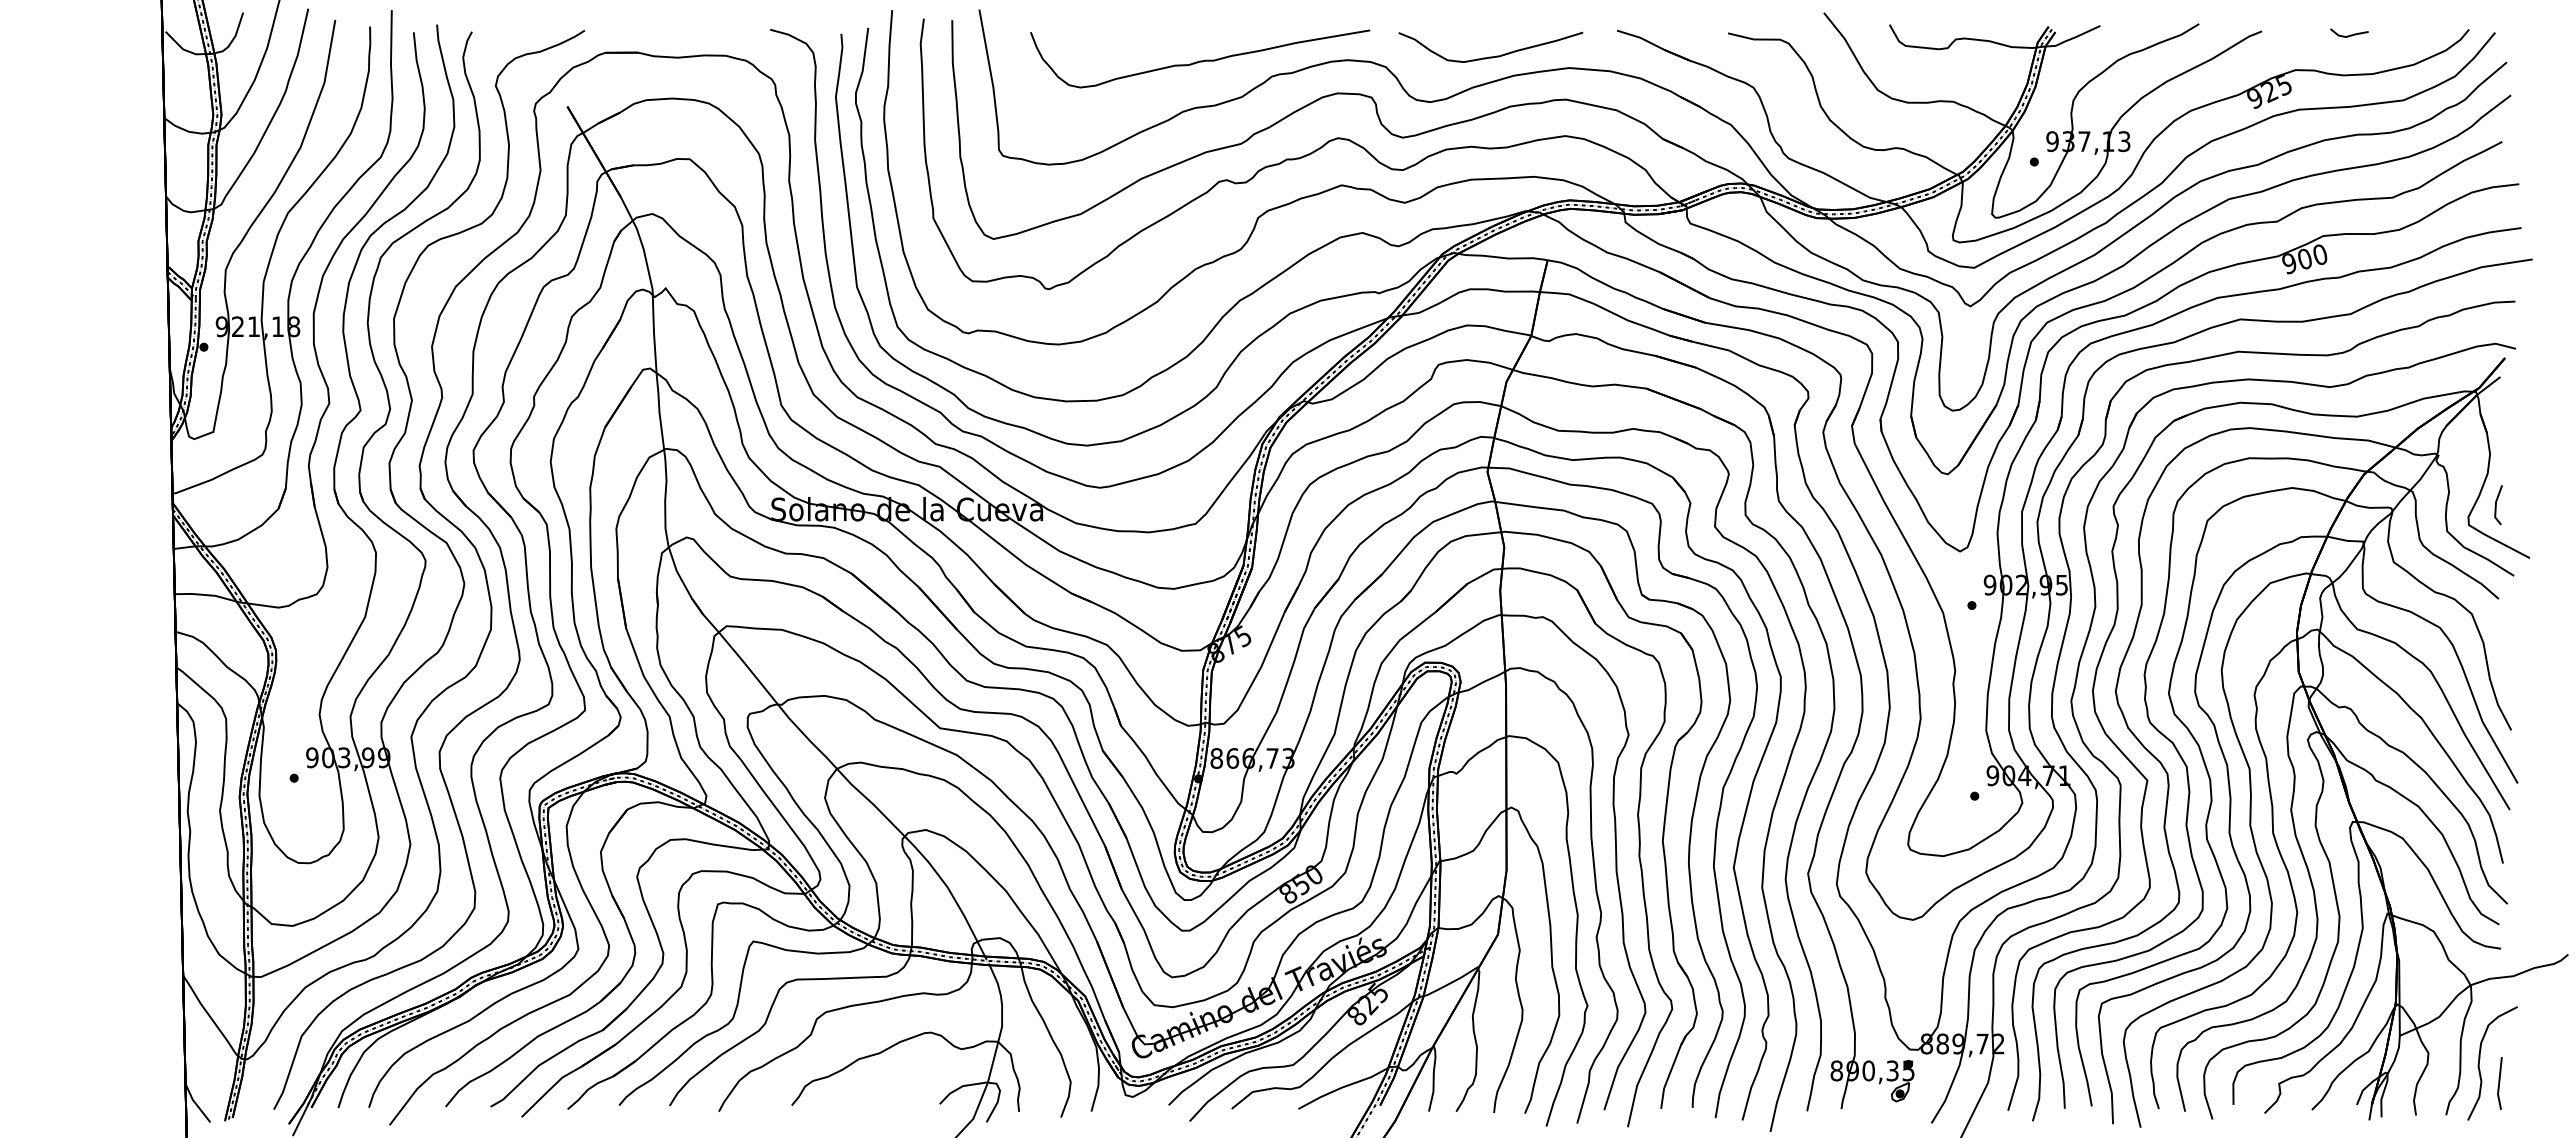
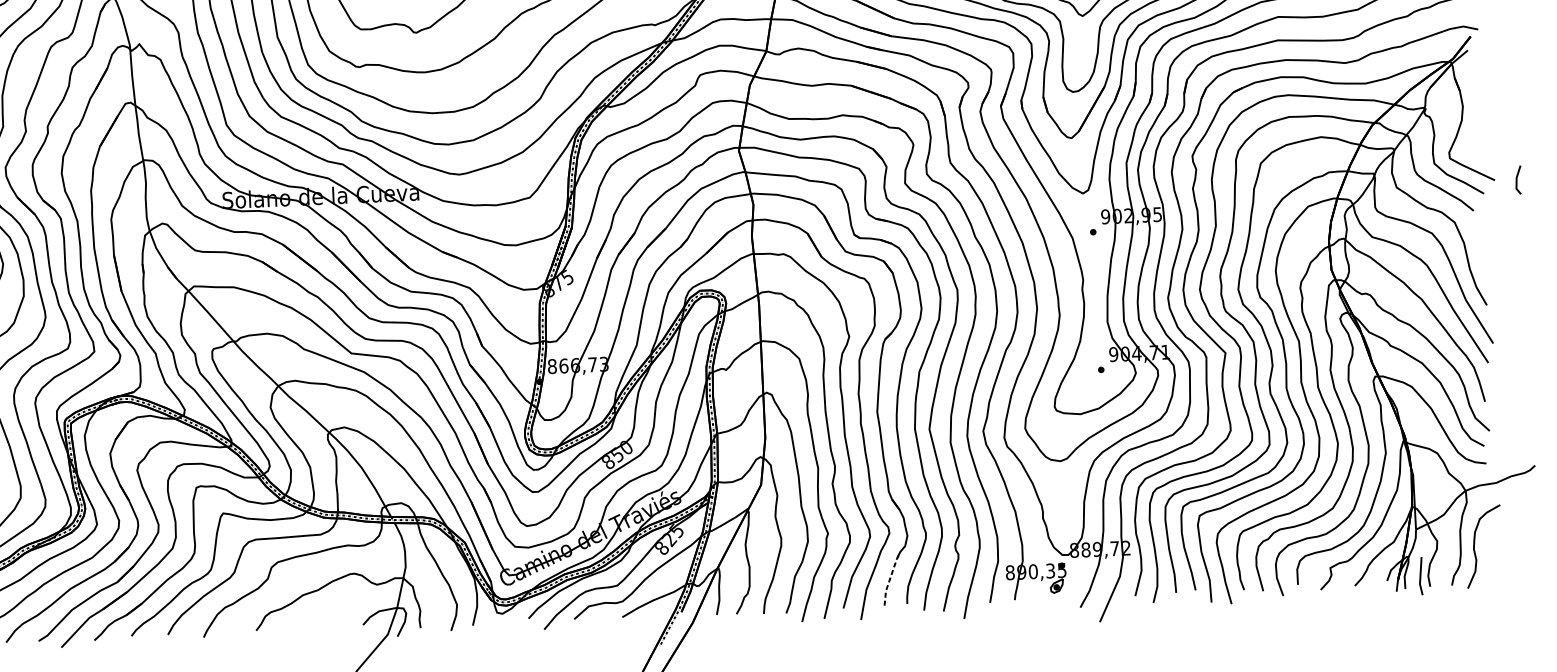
line: (2496, 505) -> (1517, 180), moved
line: (1670, 1071) -> (890, 578), solid -> dashed
line: (2499, 1083) -> (1420, 576), moved

